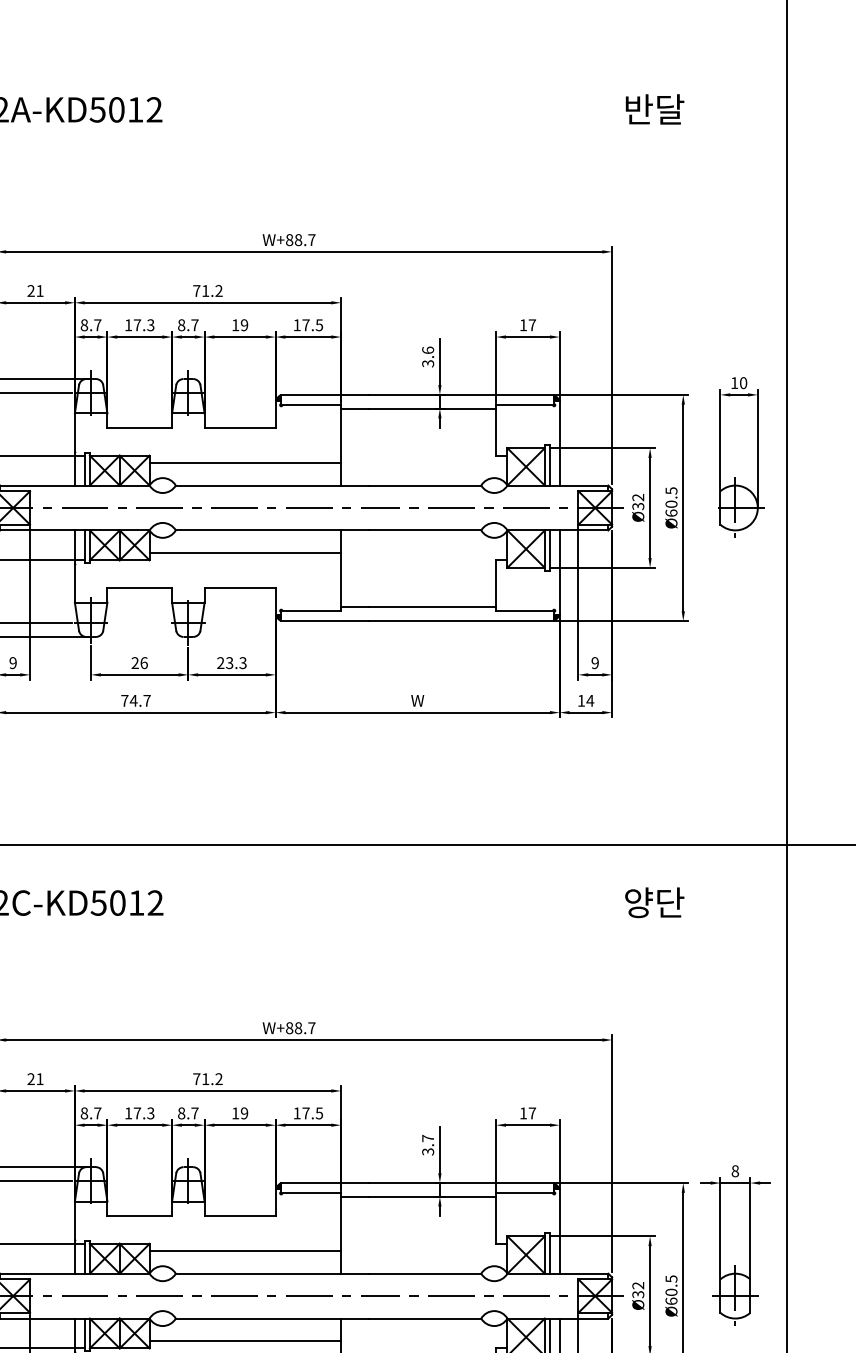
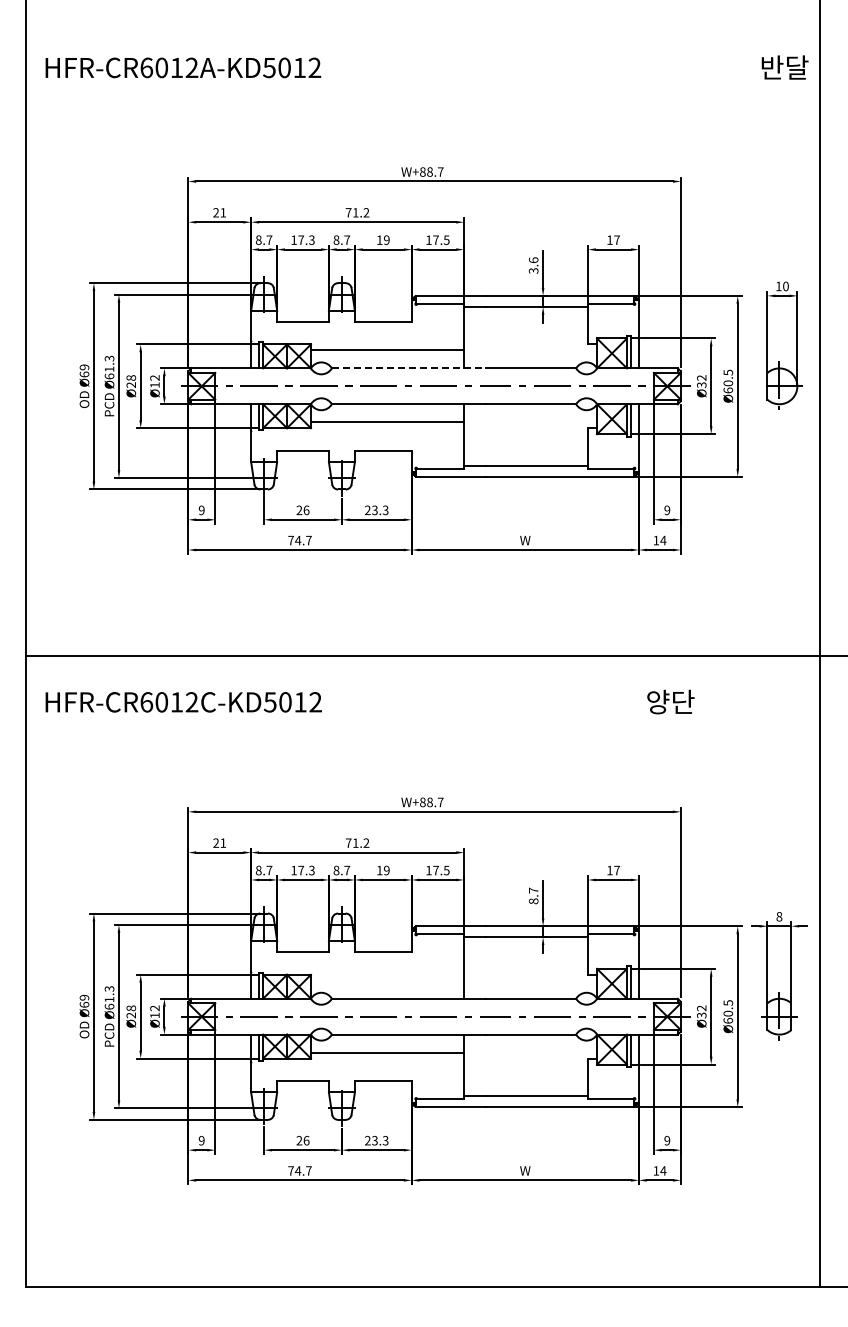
text: (654, 109) -> (784, 67), moved
line: (272, 485) -> (409, 368), solid -> dashed
text: (654, 902) -> (670, 701), moved
text: (427, 1152) -> (533, 901), 3.7 -> 8.7
line: (245, 1250) -> (387, 980), removed

